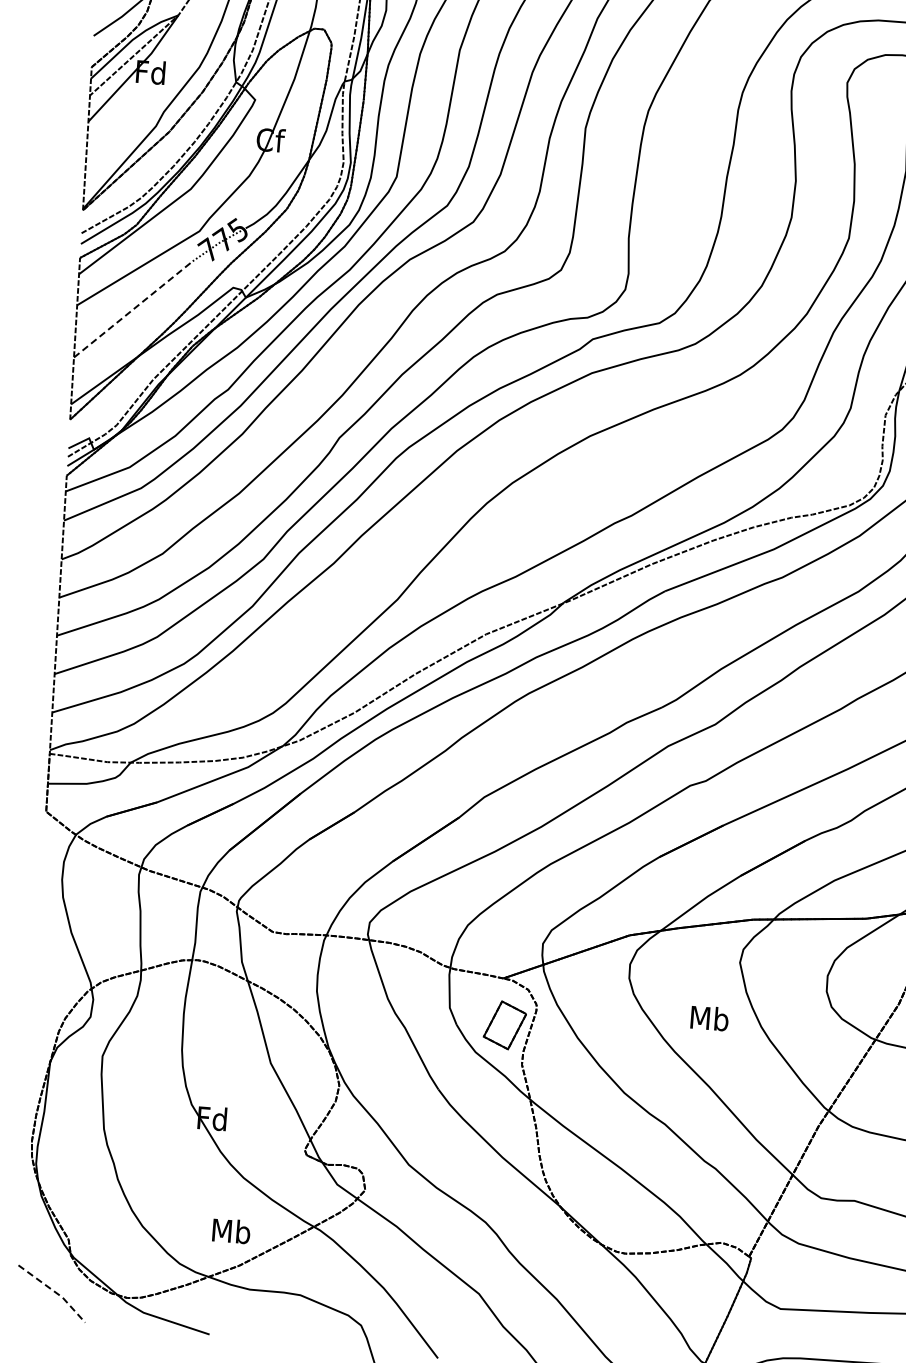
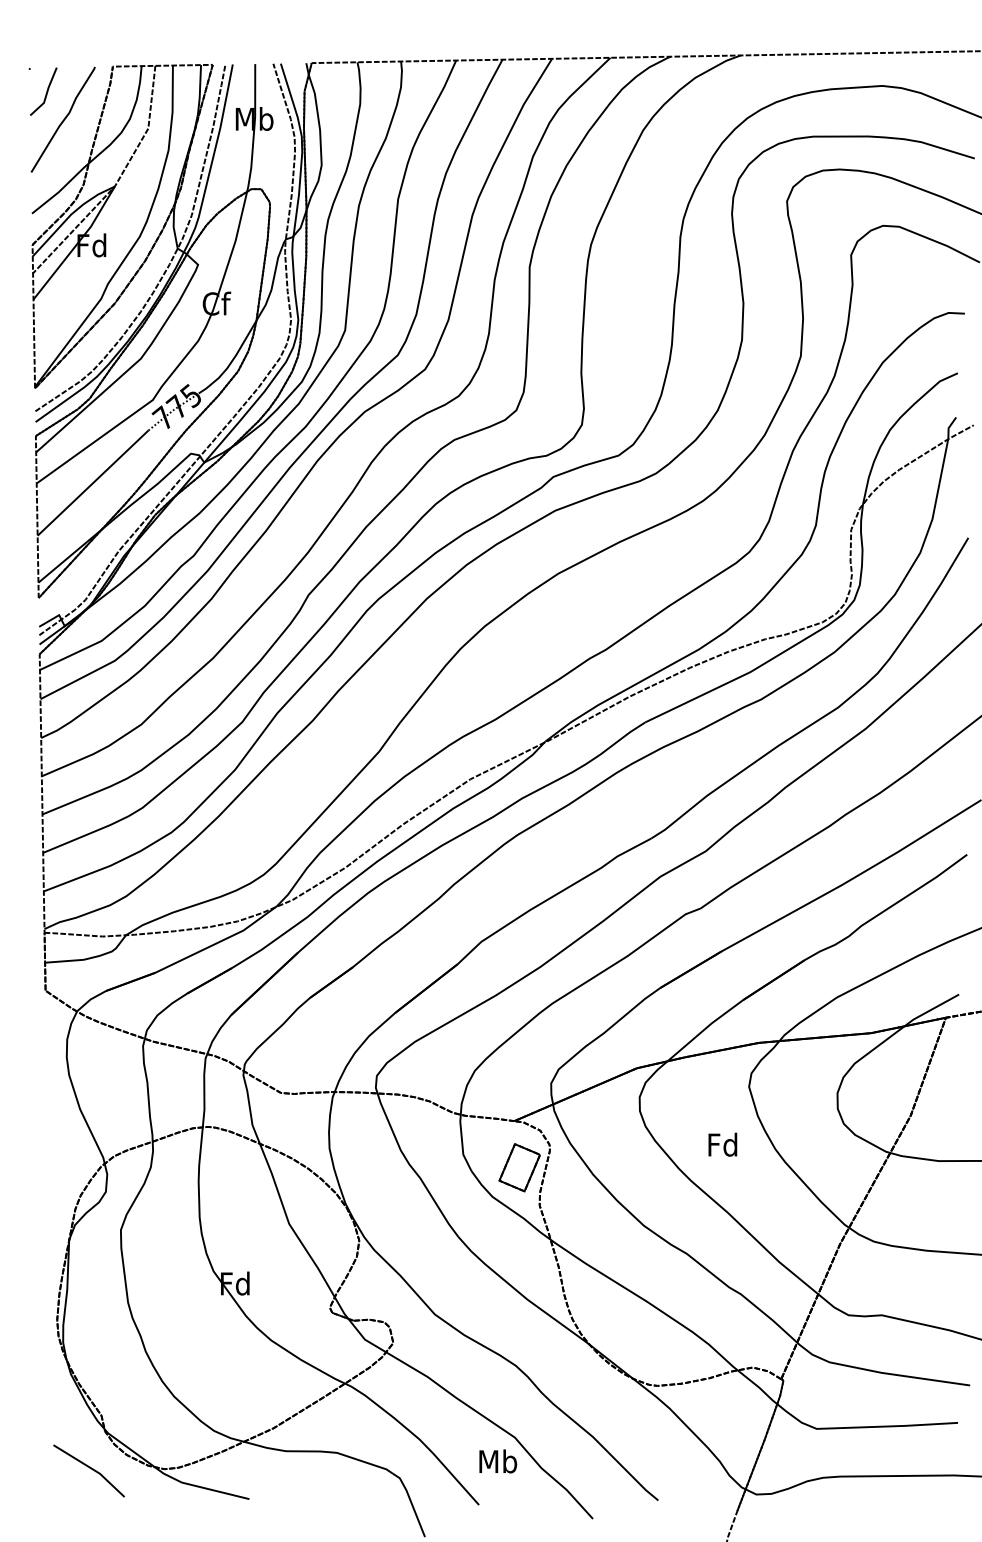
line: (133, 308) -> (93, 482), dashed -> solid
text: (709, 1018) -> (723, 1144), Mb -> Fd
text: (231, 1231) -> (498, 1461), moved
line: (54, 1291) -> (91, 1468), dashed -> solid

